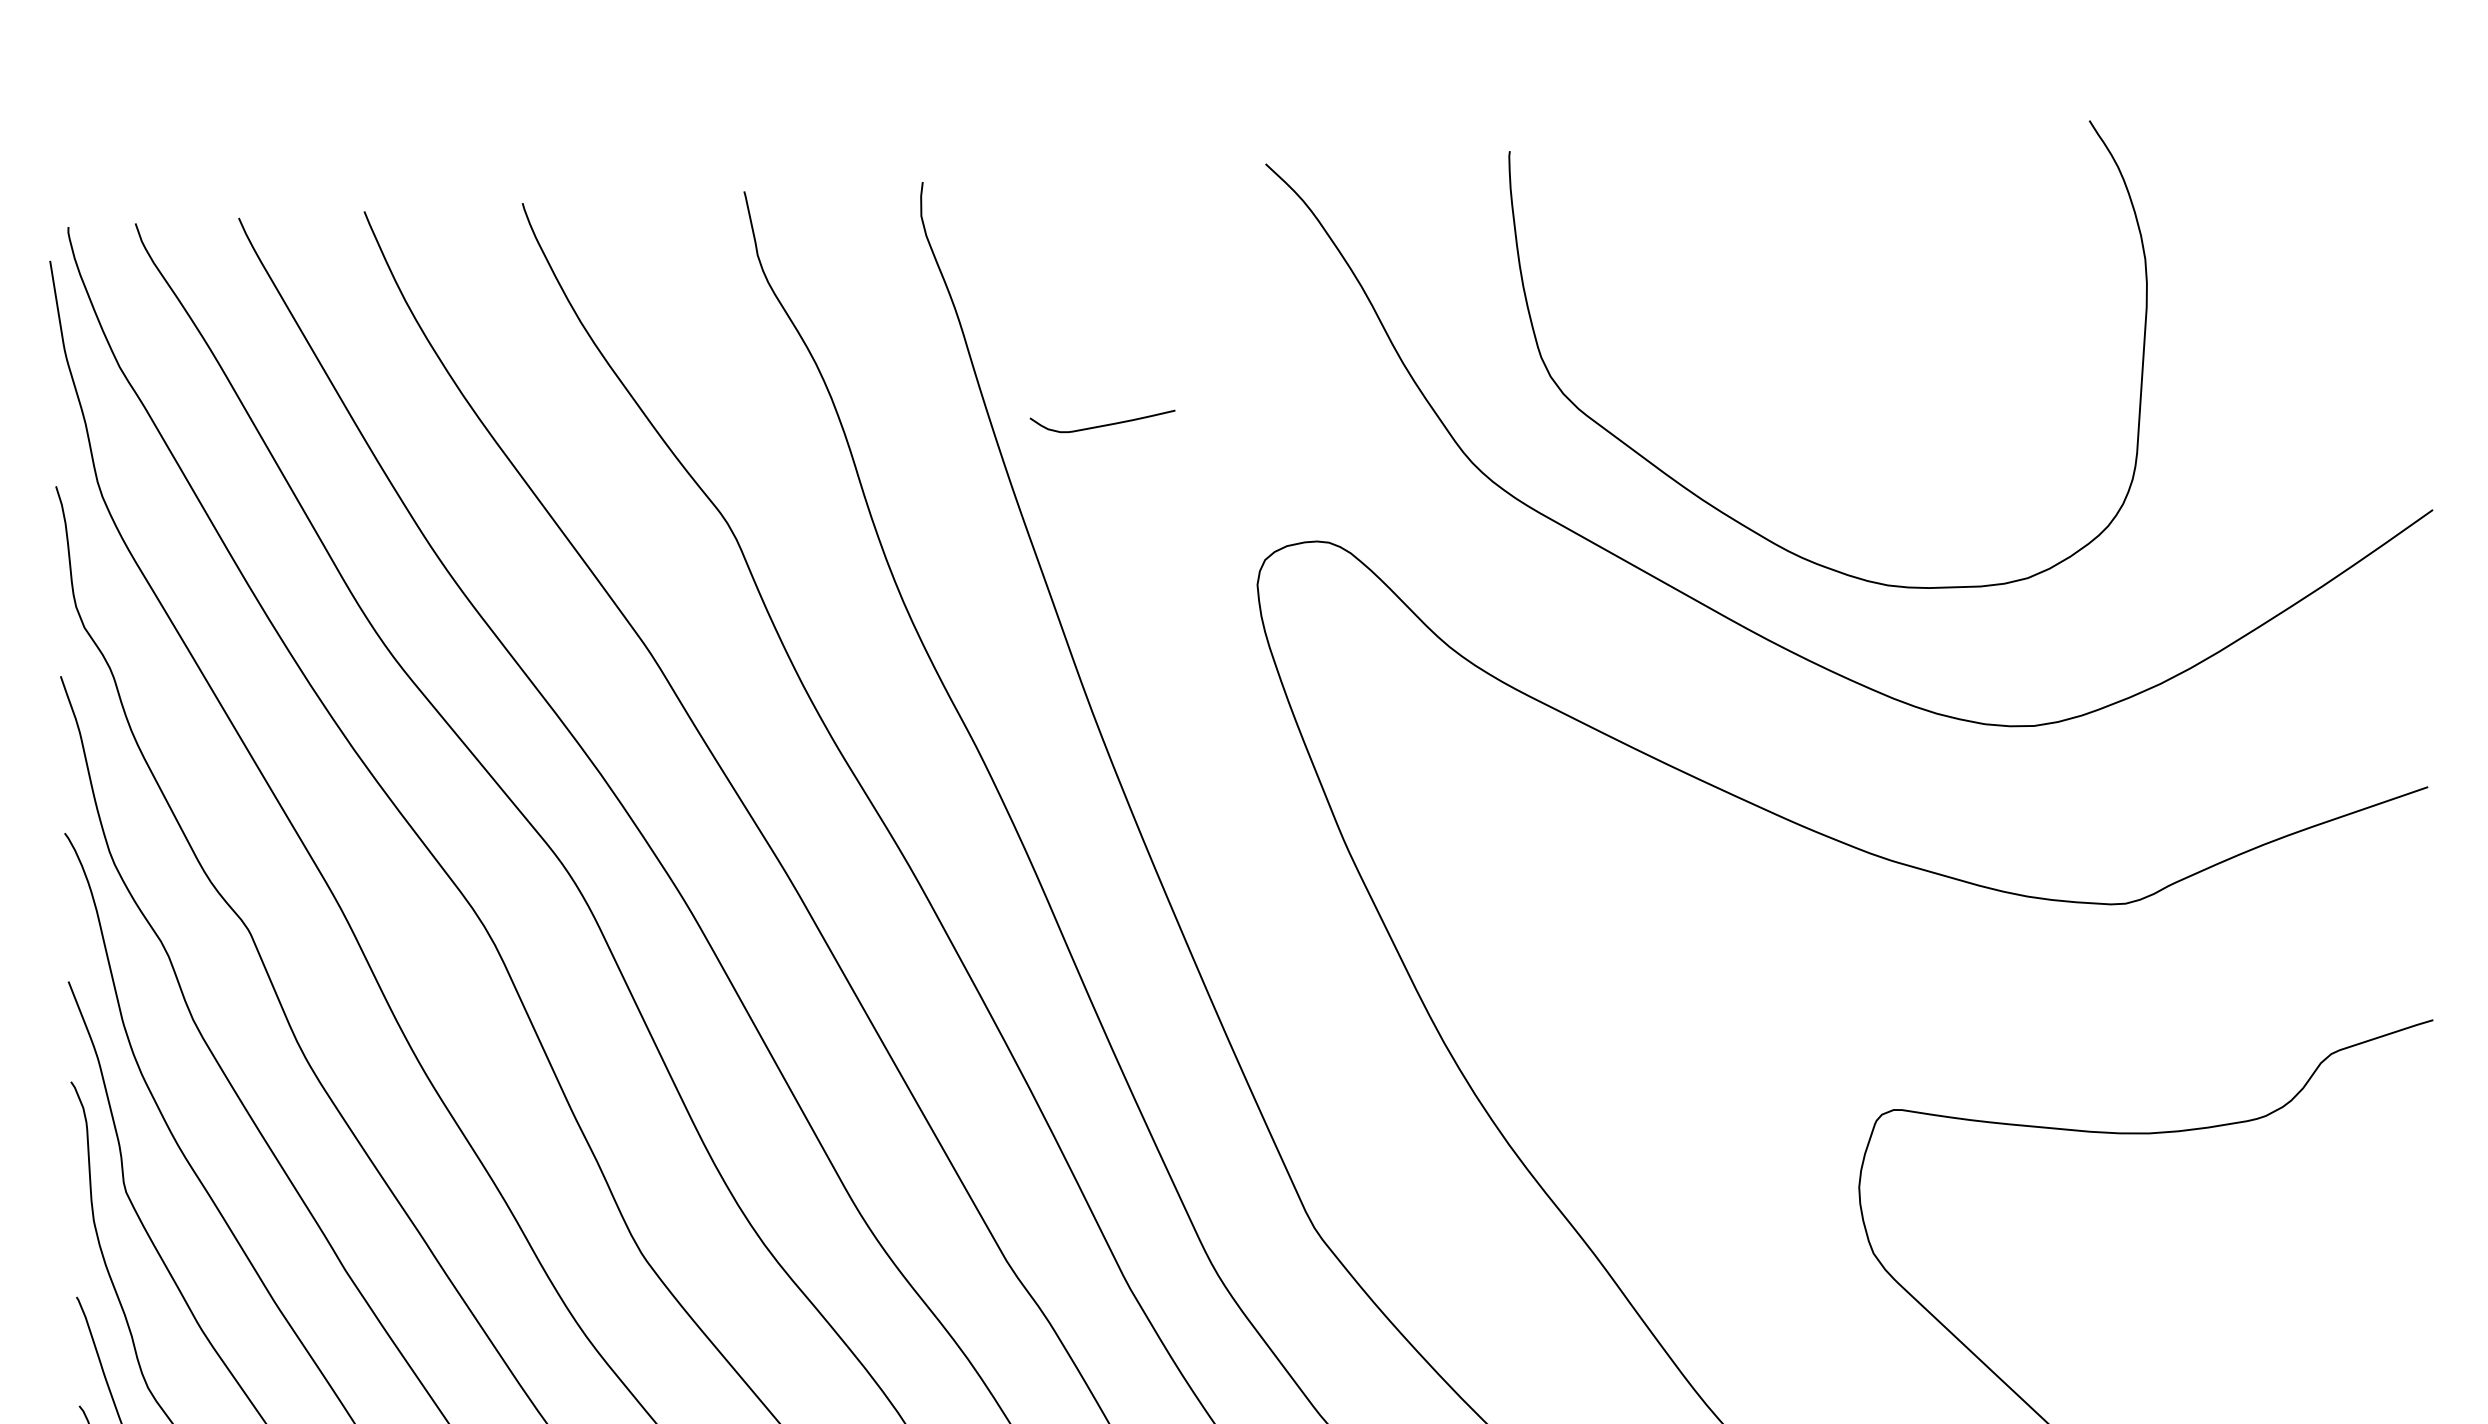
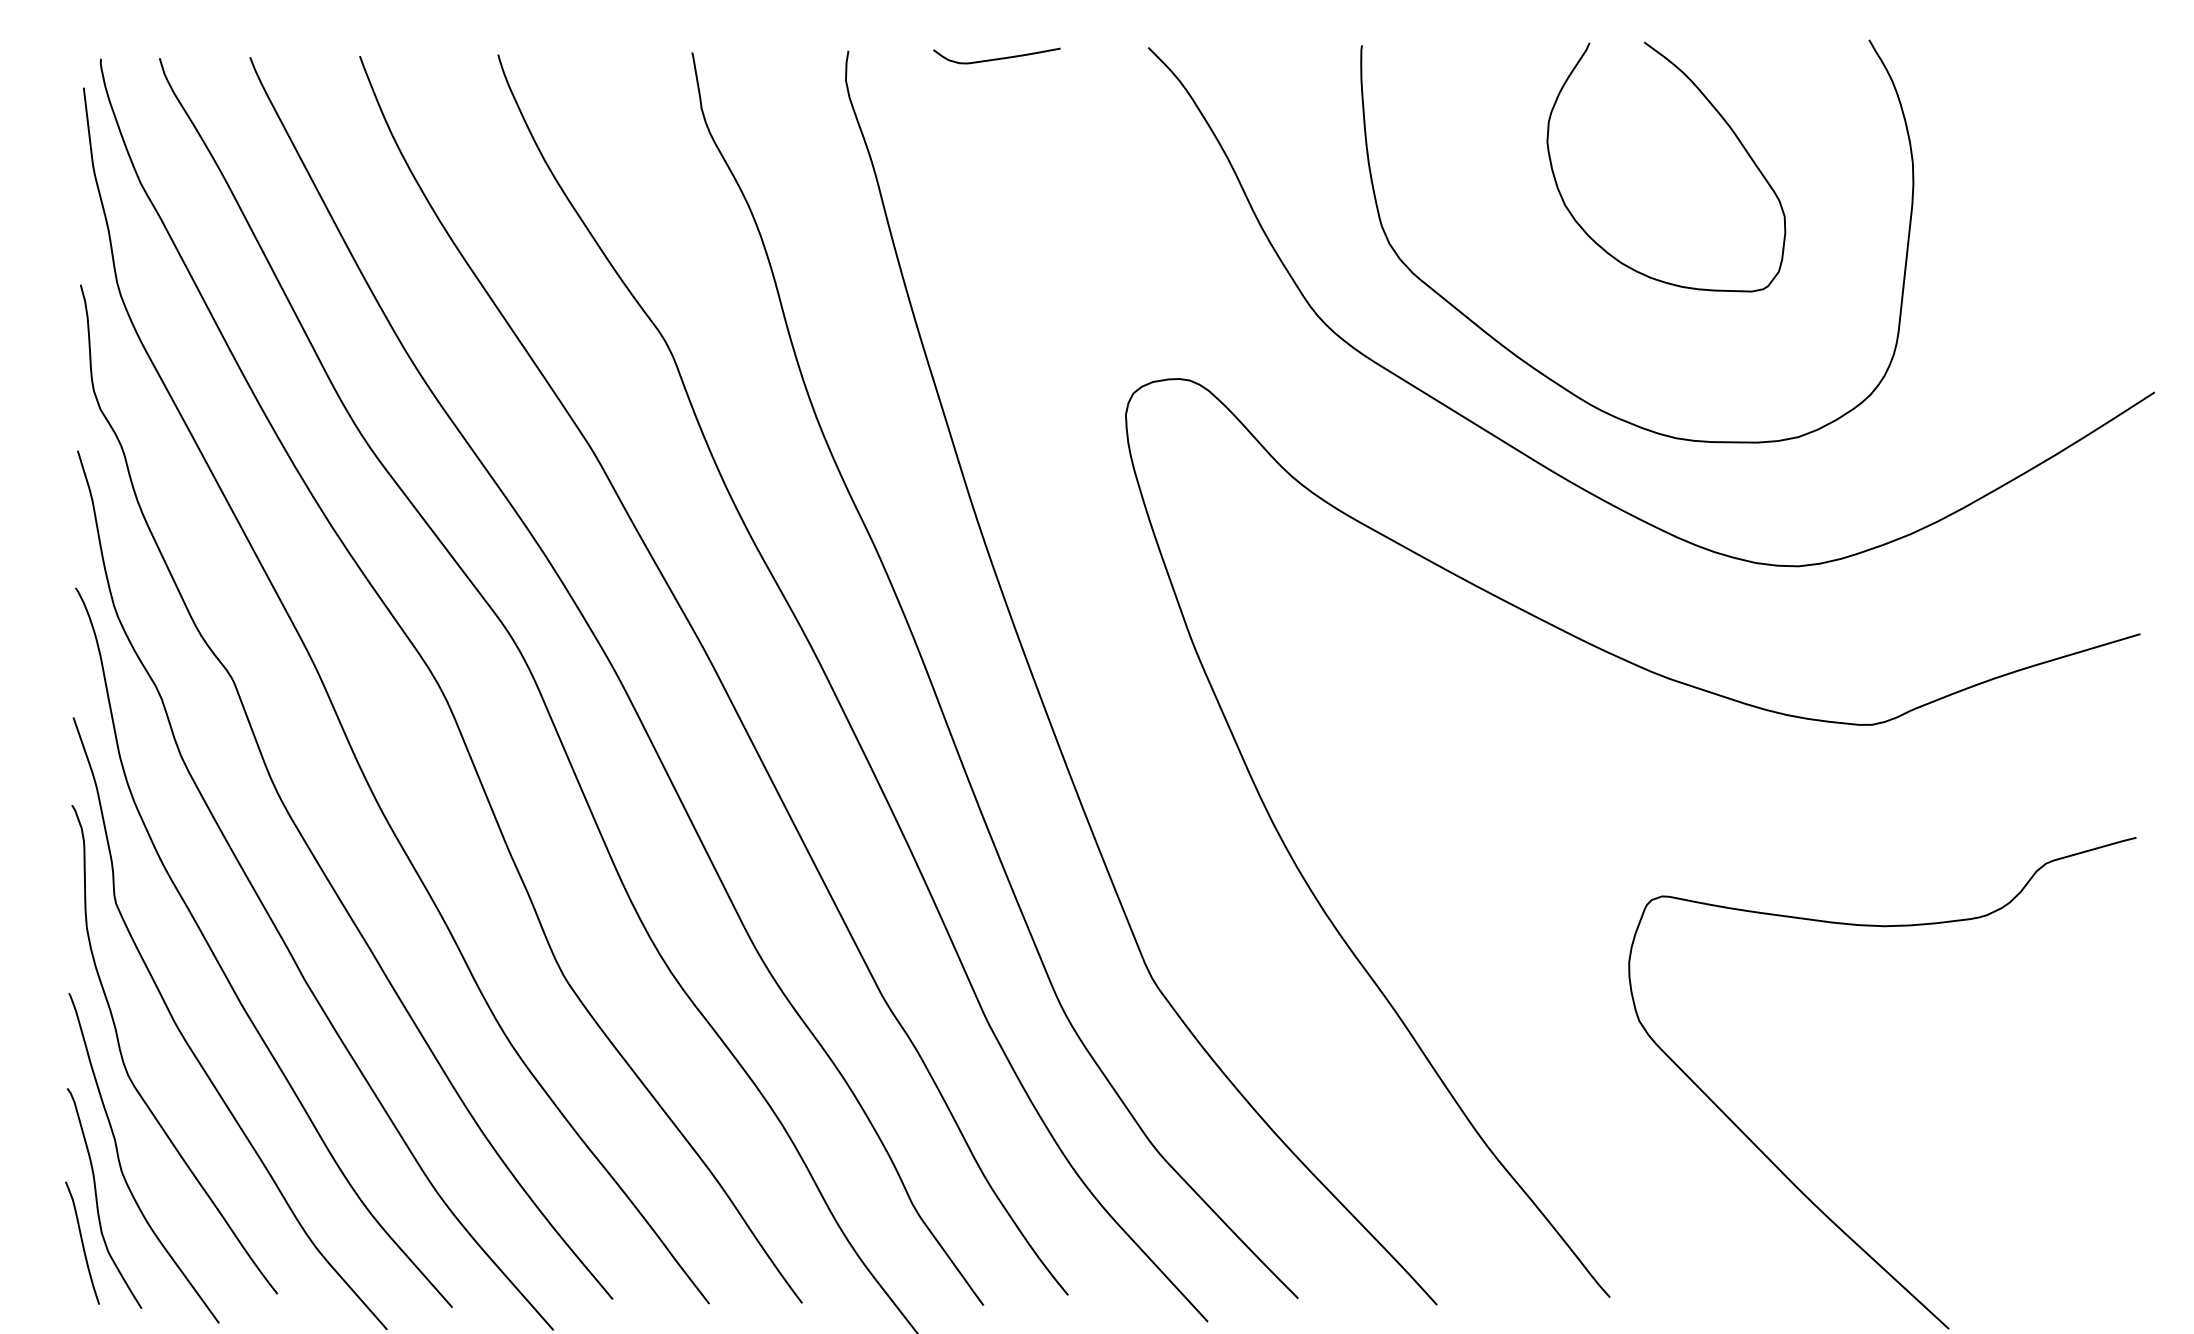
curve: (1925, 218) -> (1722, 119), added
curve: (1102, 424) -> (996, 58), moved

